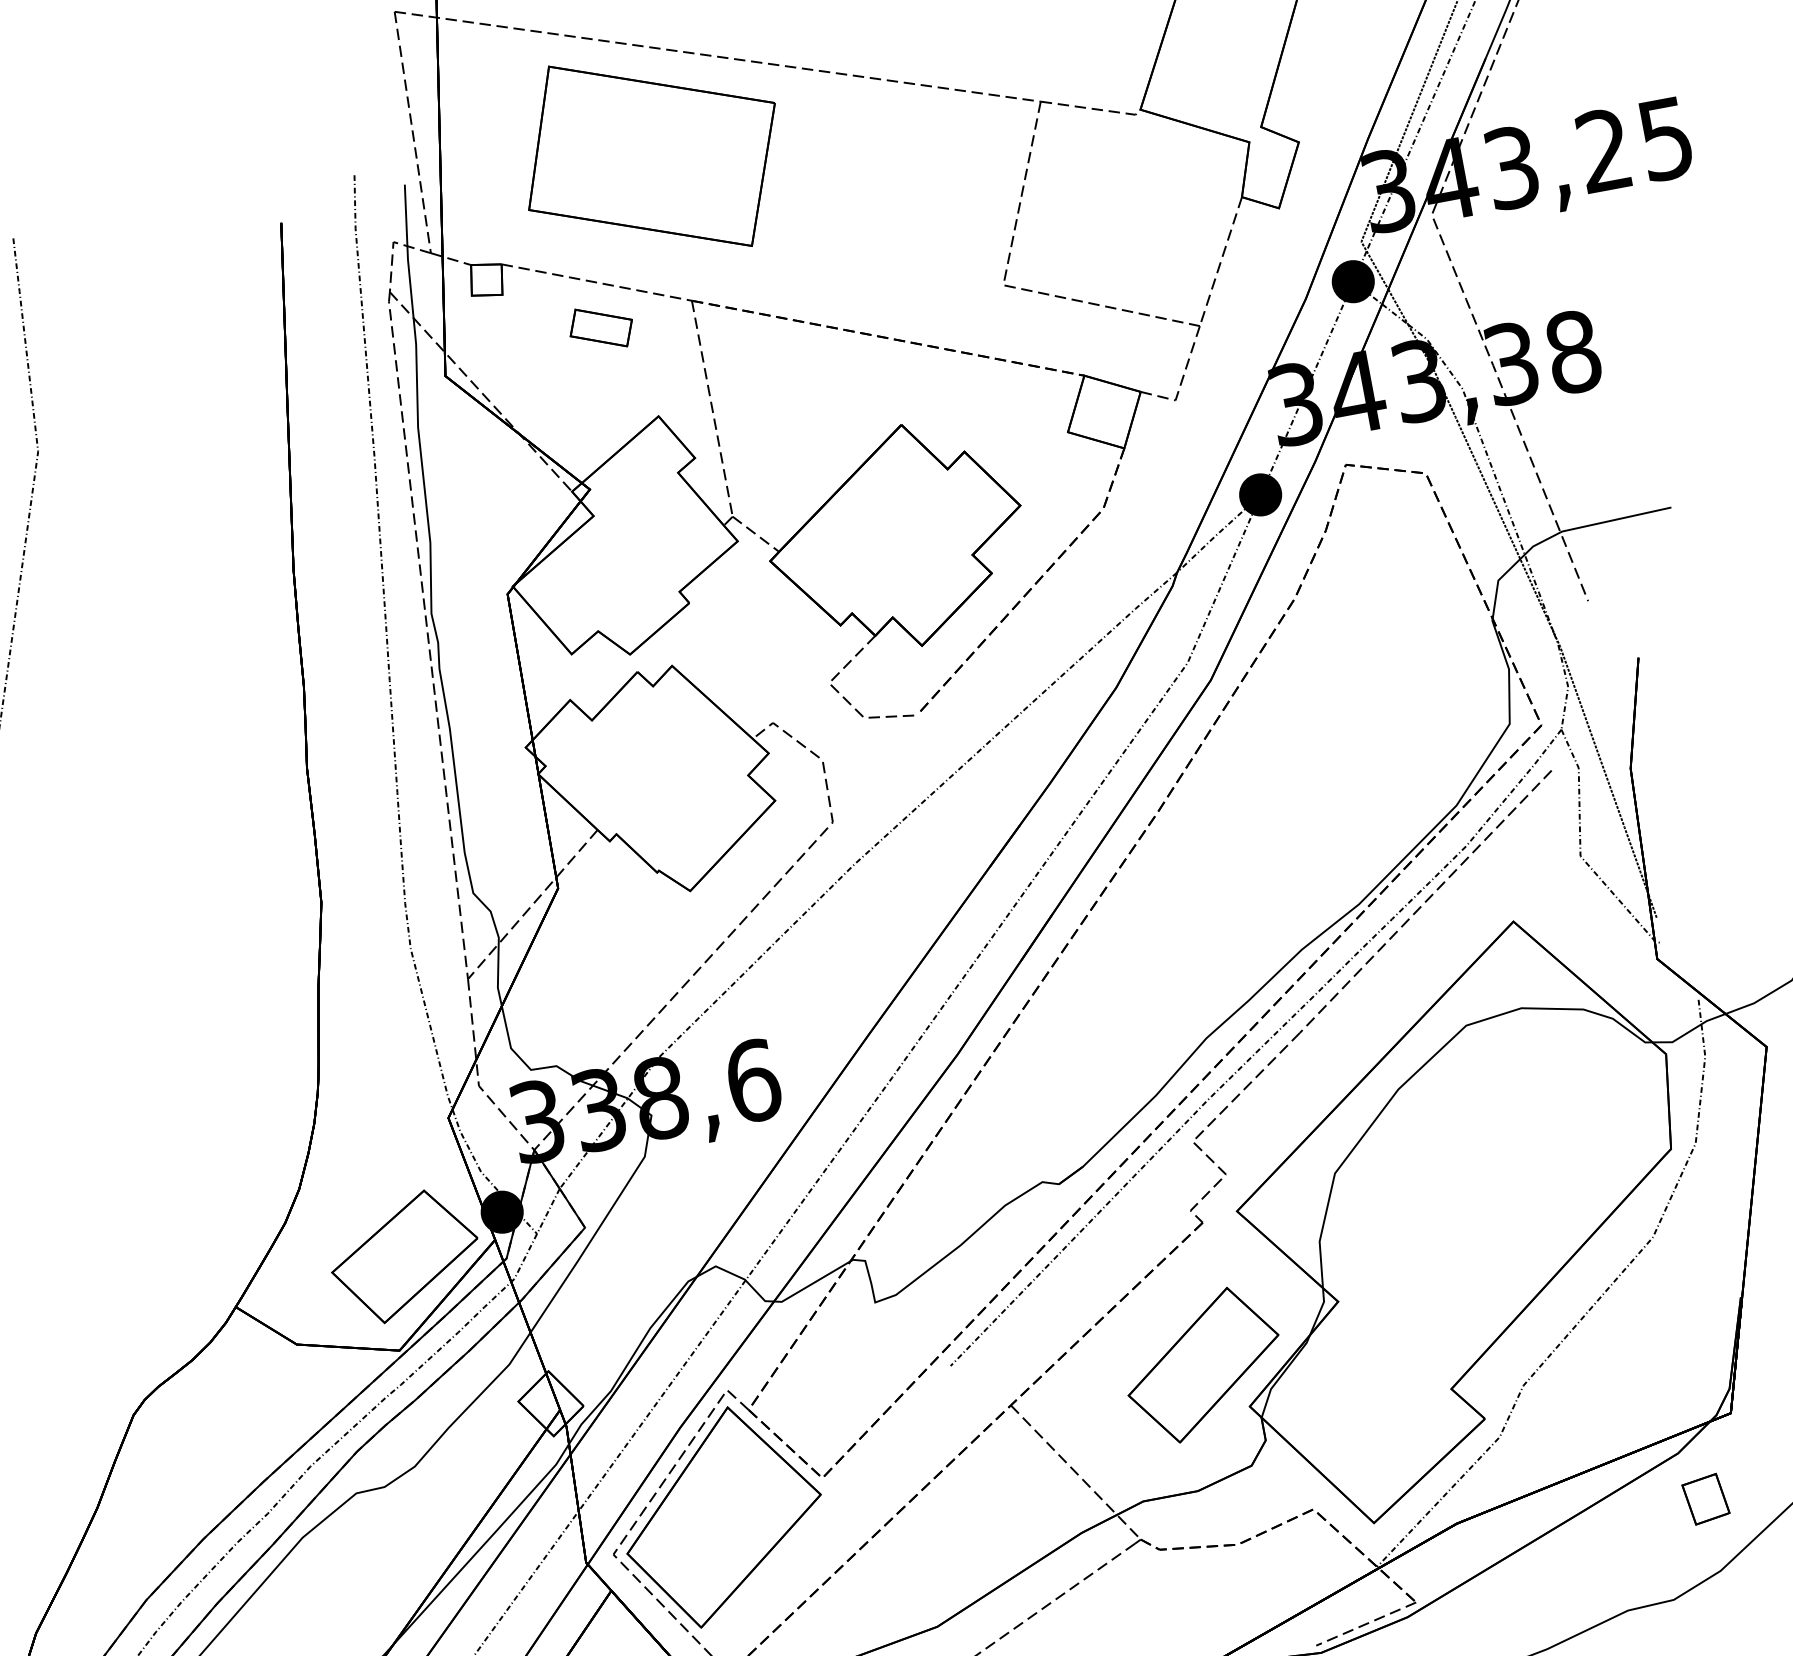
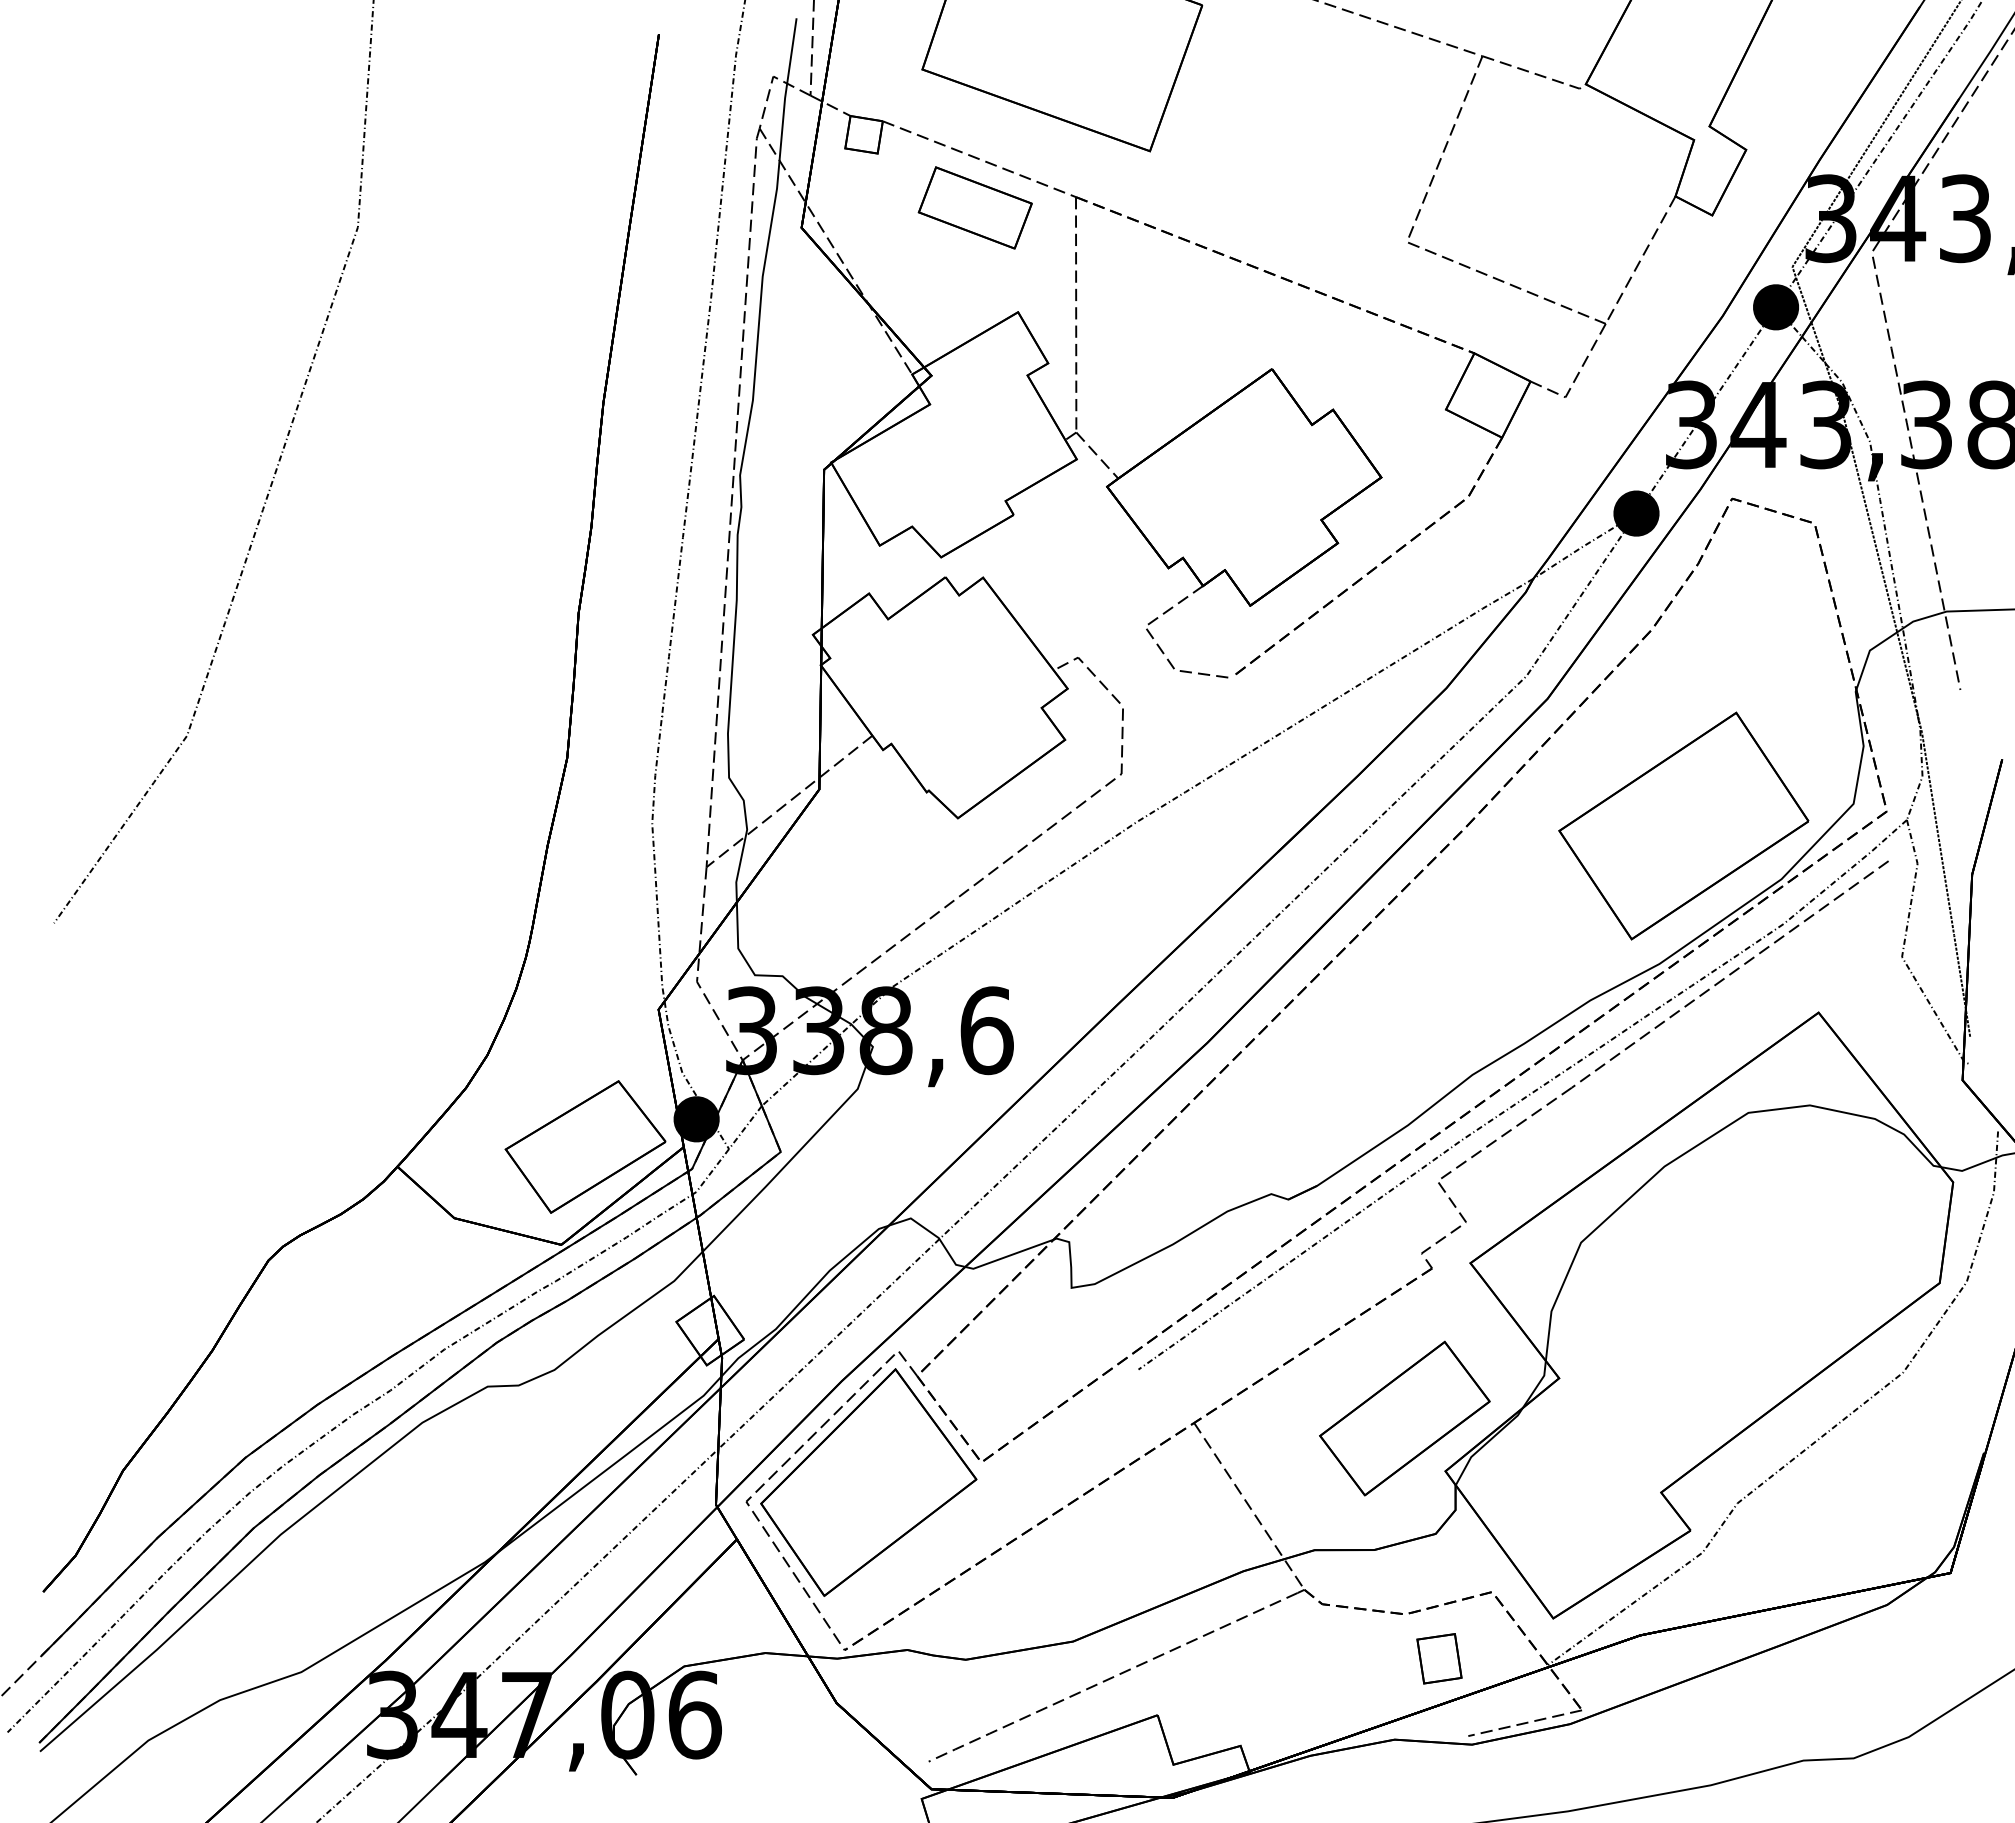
part: (600, 327) -> (974, 207), size x1.67
part: (1357, 773) -> (1683, 825), added
part: (1705, 1499) -> (1439, 1658), moved

